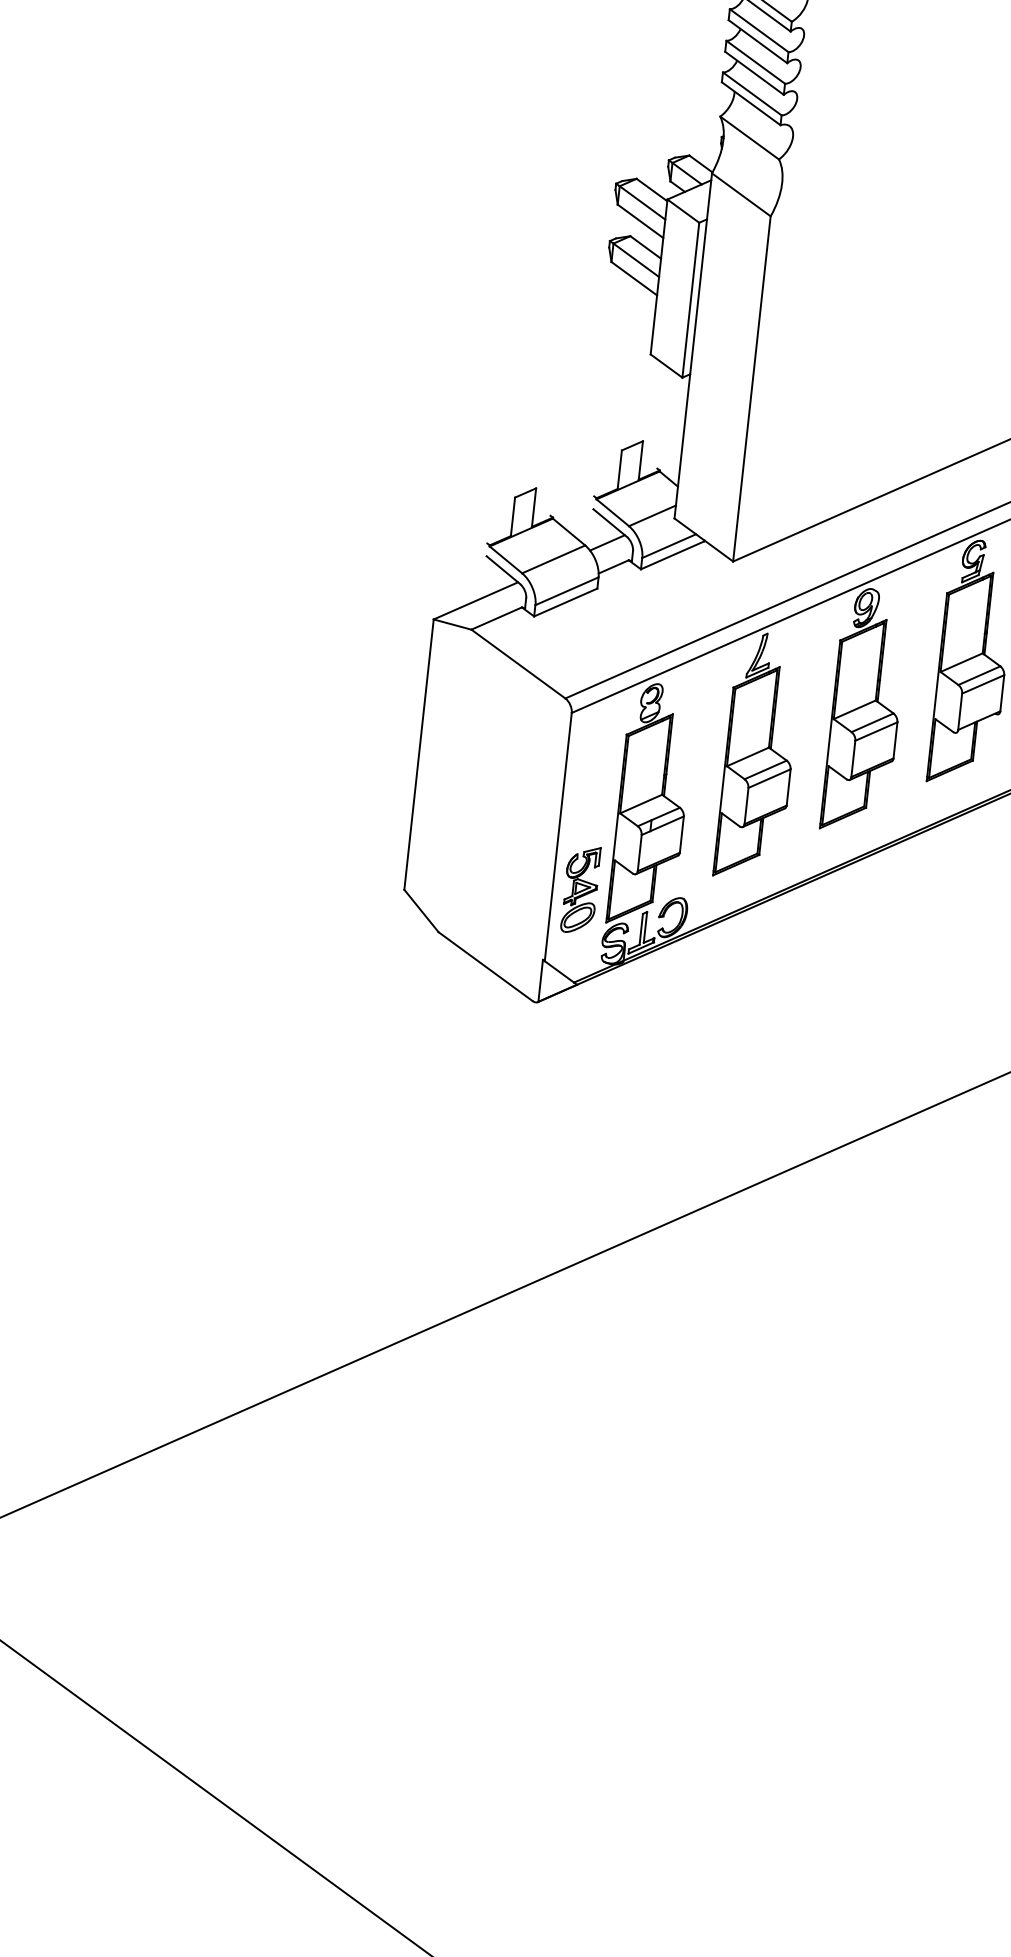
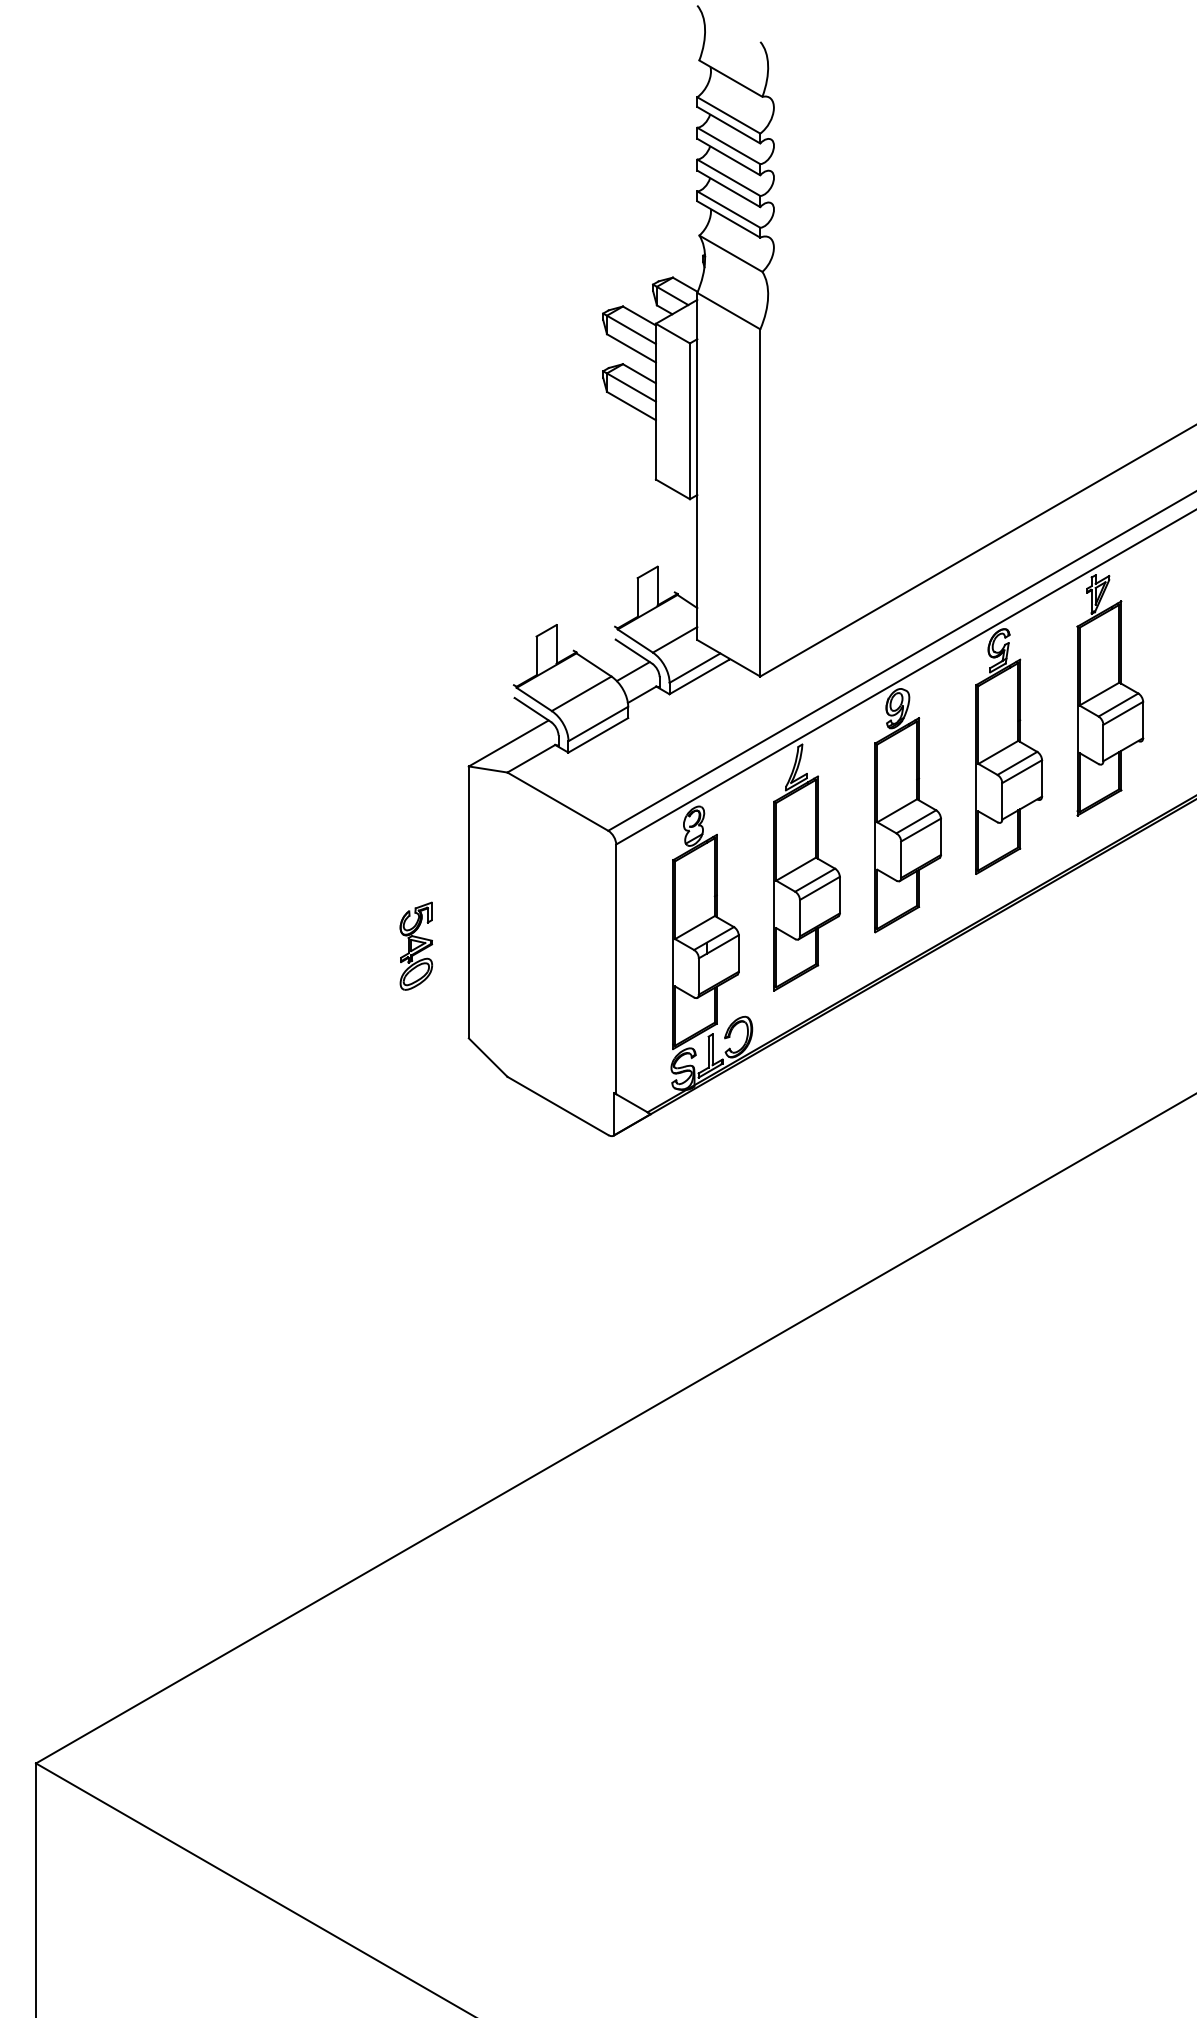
part: (581, 888) -> (416, 945), moved

